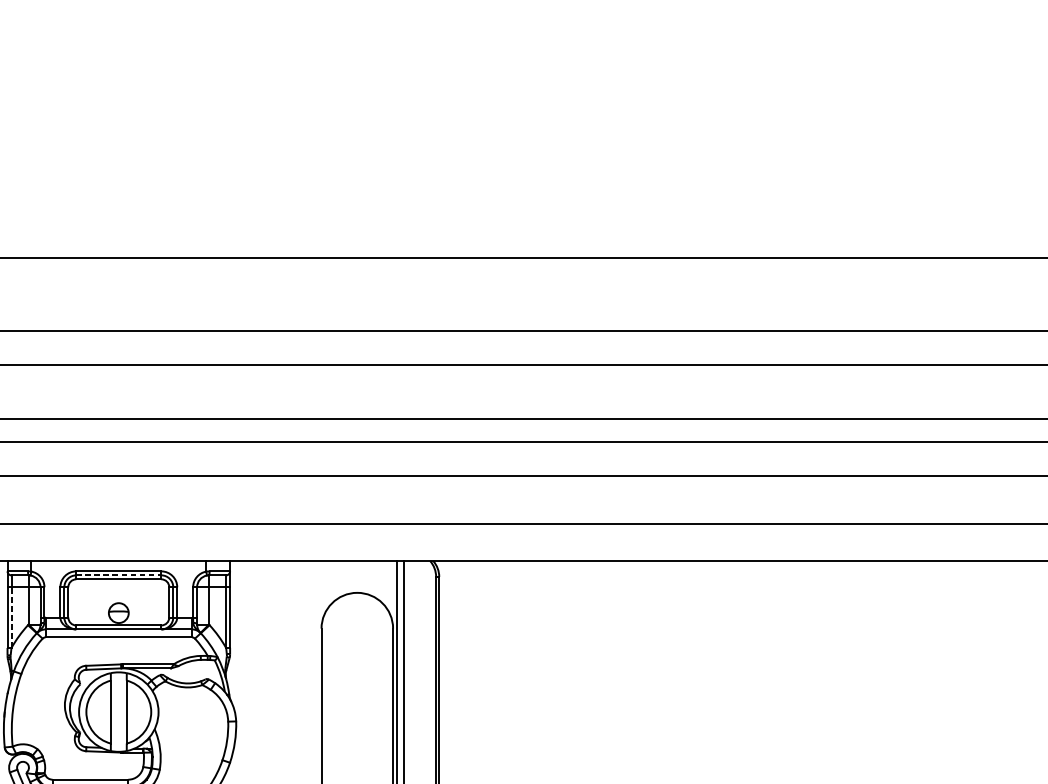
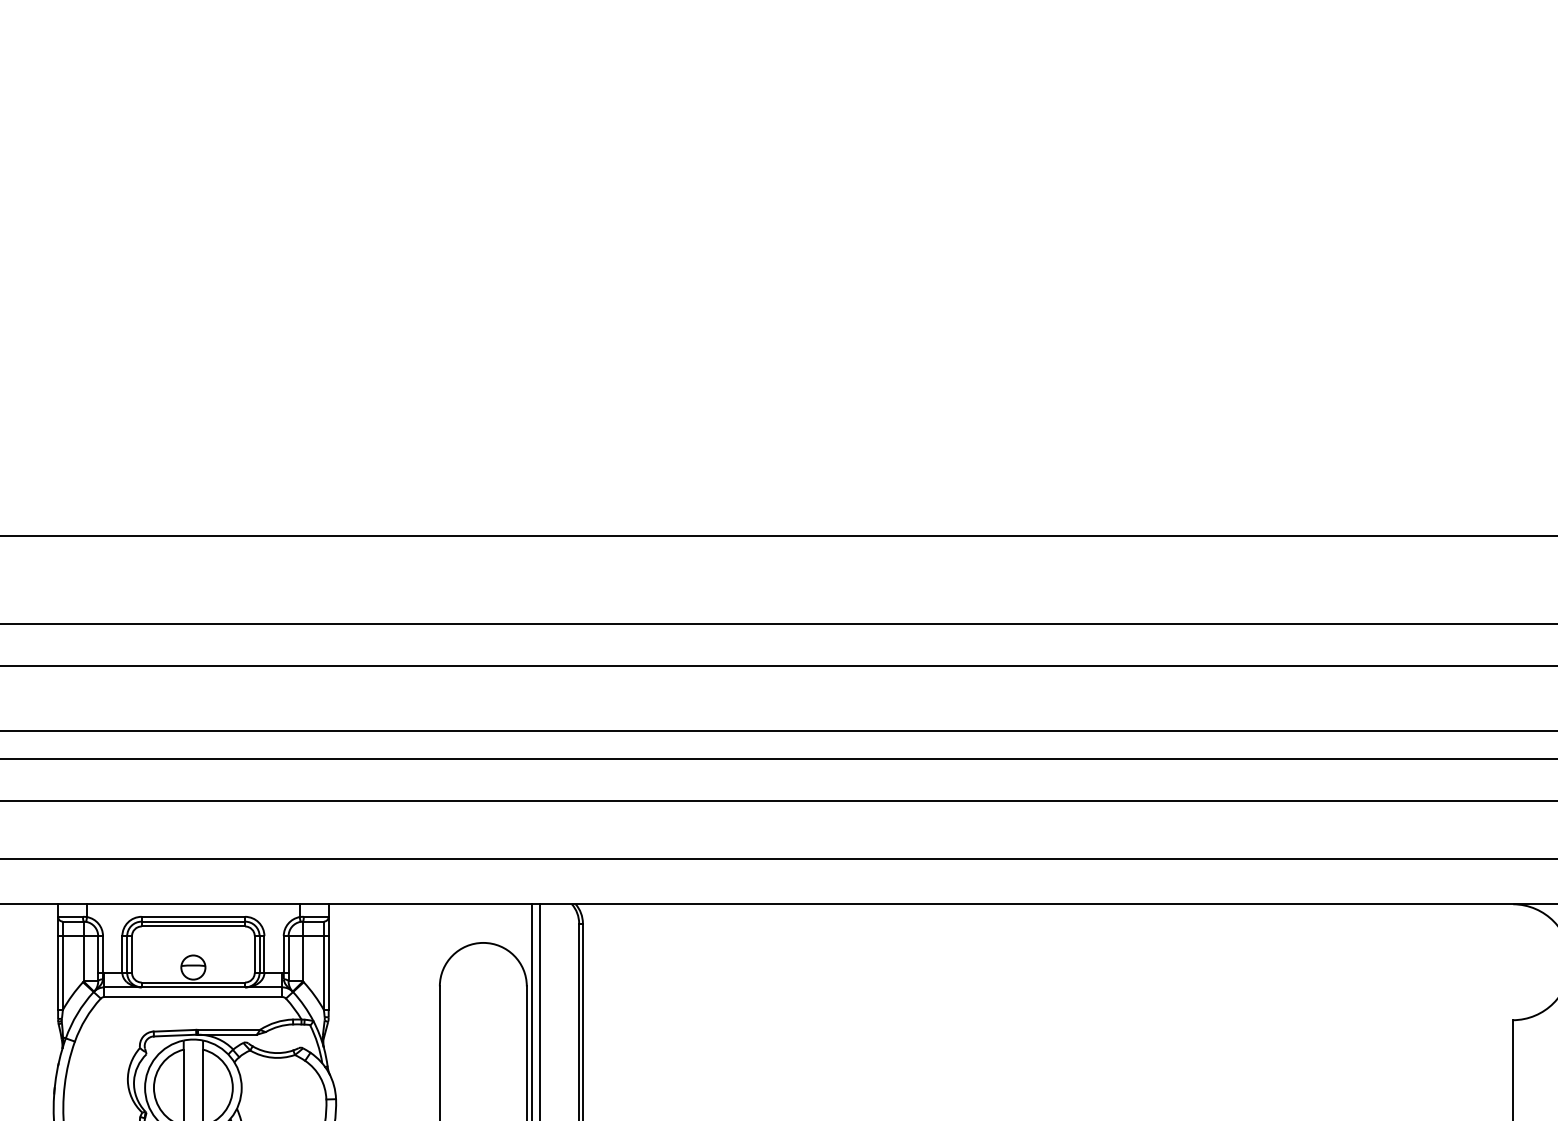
line: (118, 575) -> (193, 921), dashed -> solid
line: (11, 618) -> (62, 973), dashed -> solid

